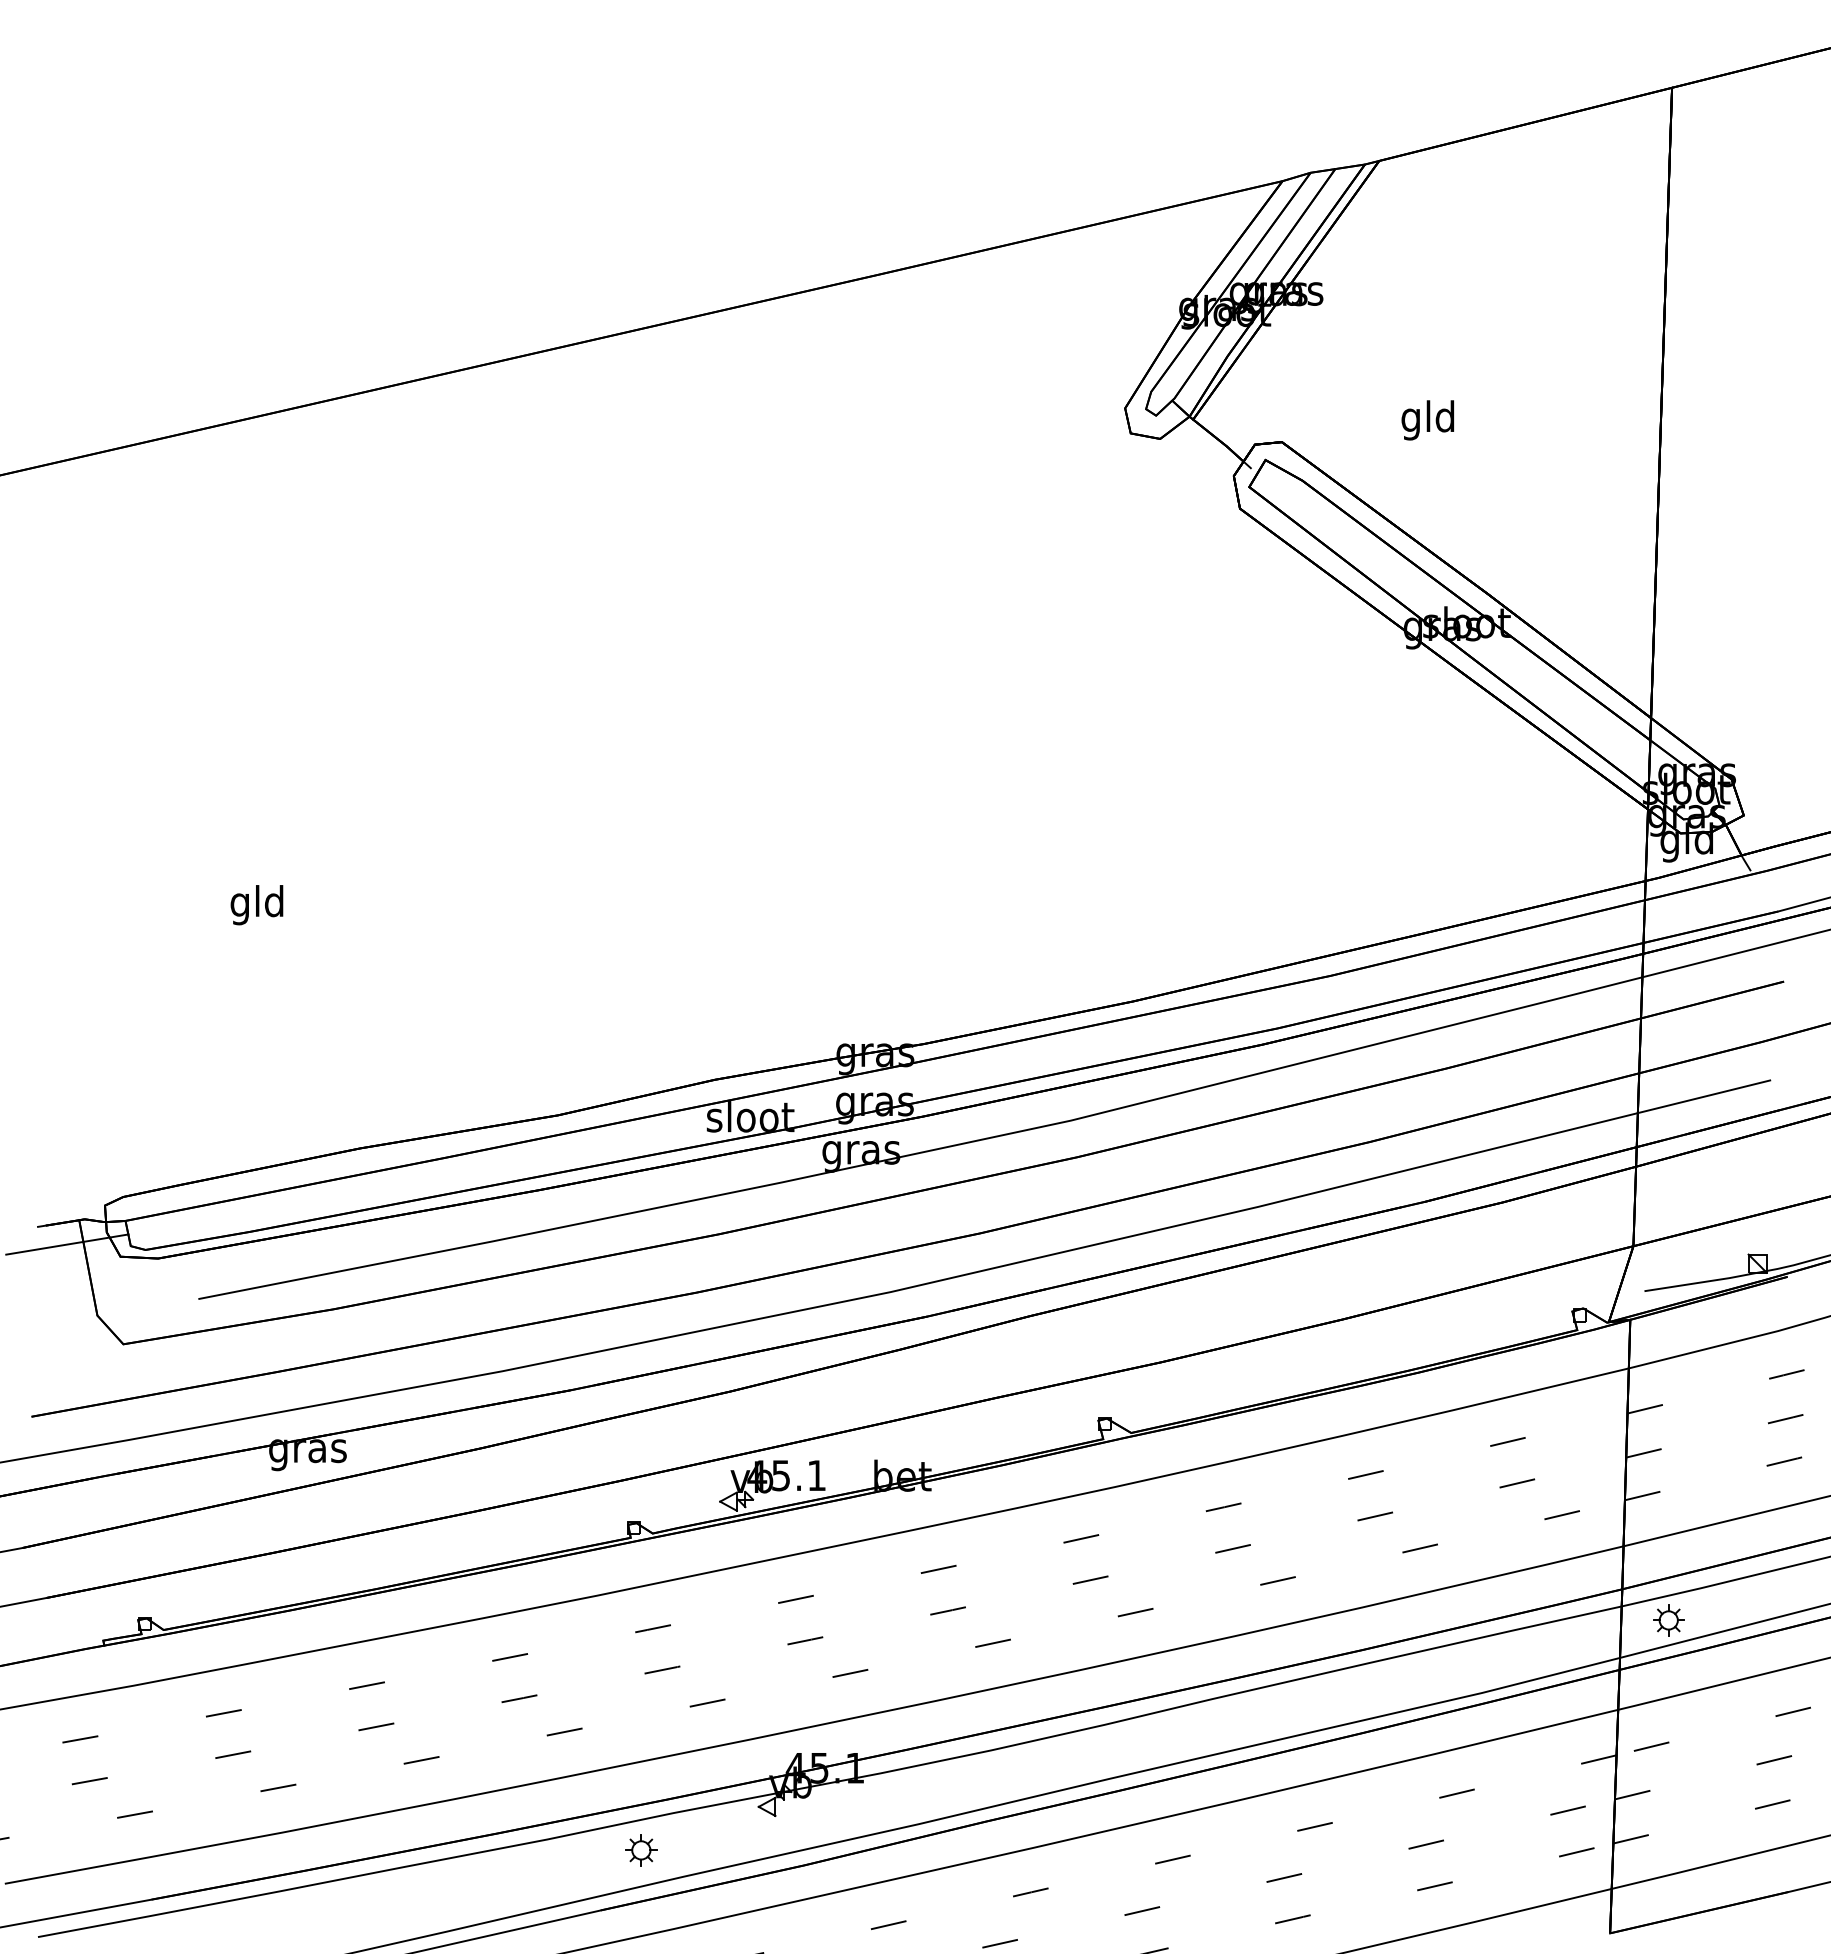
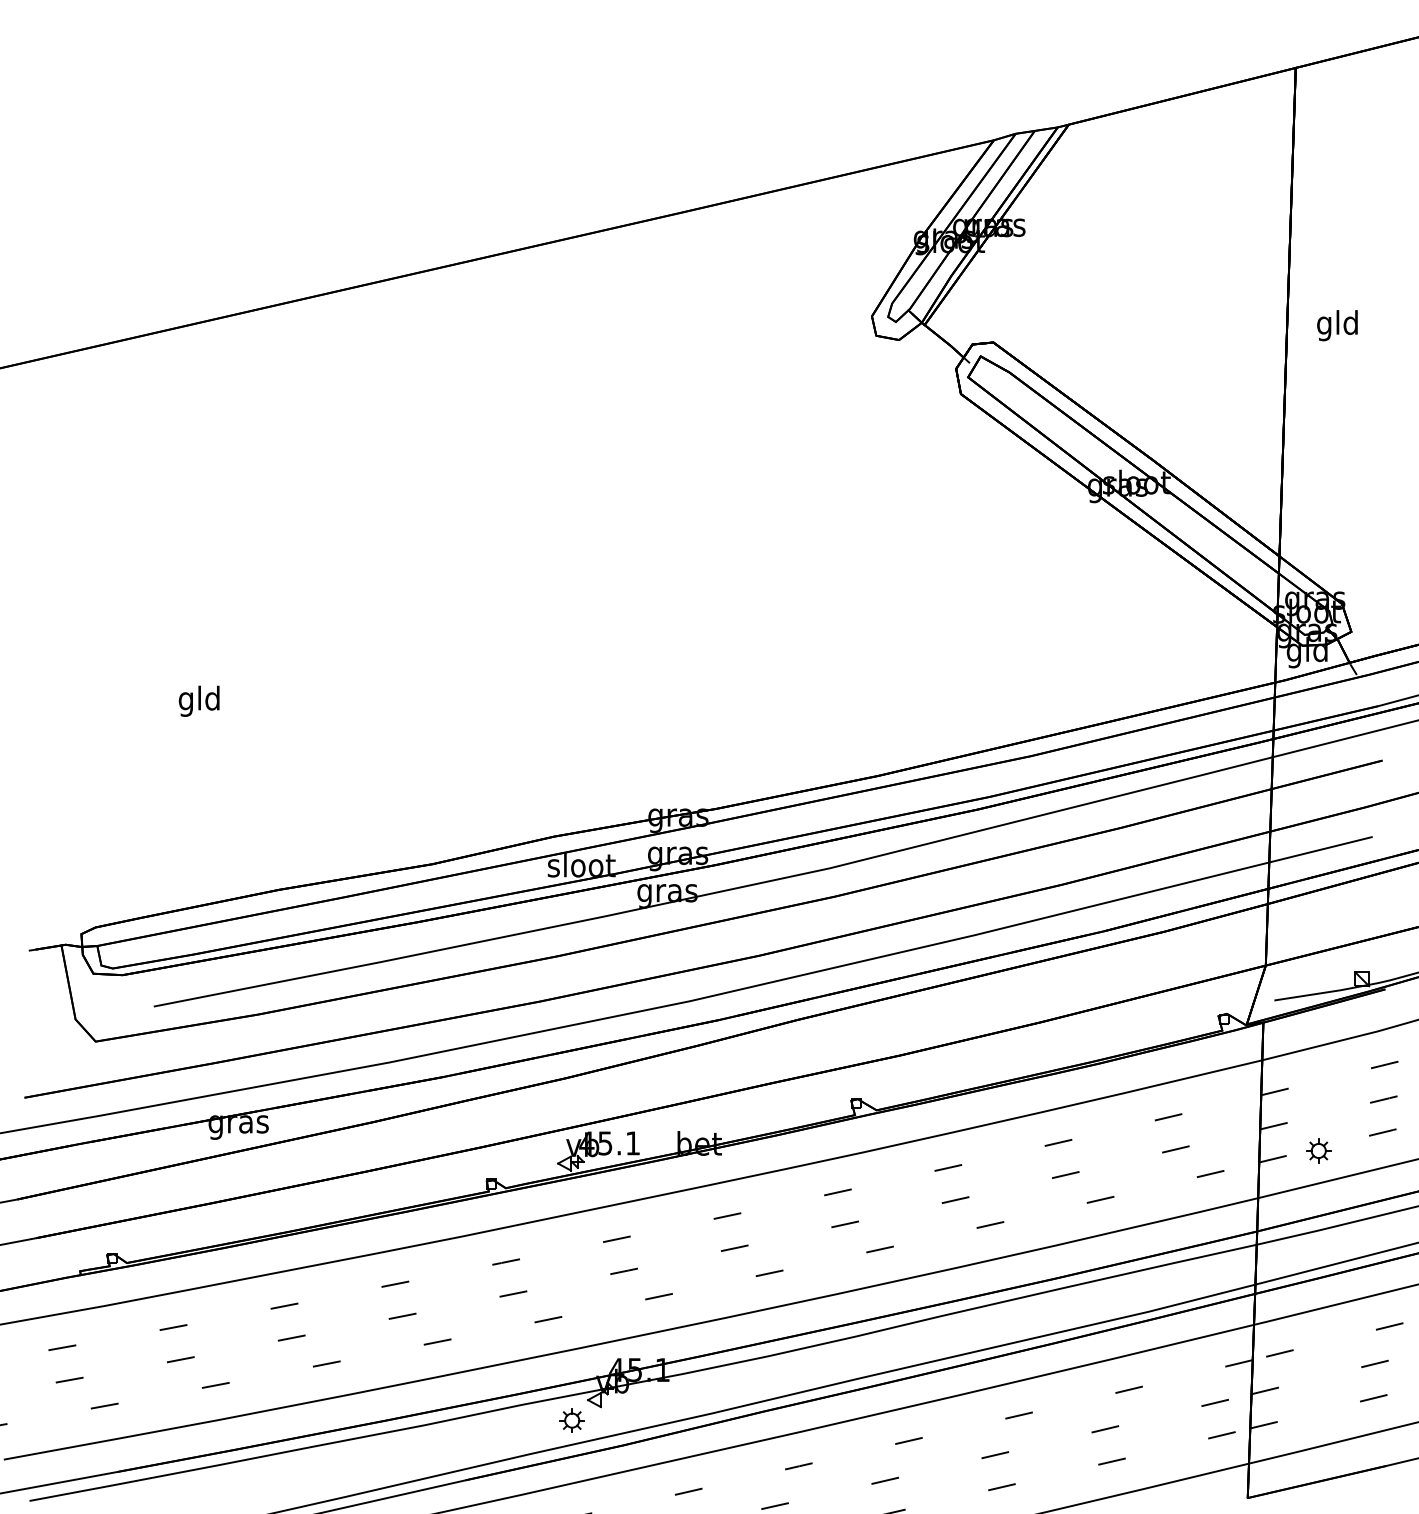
text: (1427, 420) -> (1337, 325), moved
line: (67, 1244) -> (52, 964), removed
part: (1668, 1620) -> (1318, 1151), moved
part: (641, 1850) -> (572, 1420), moved

